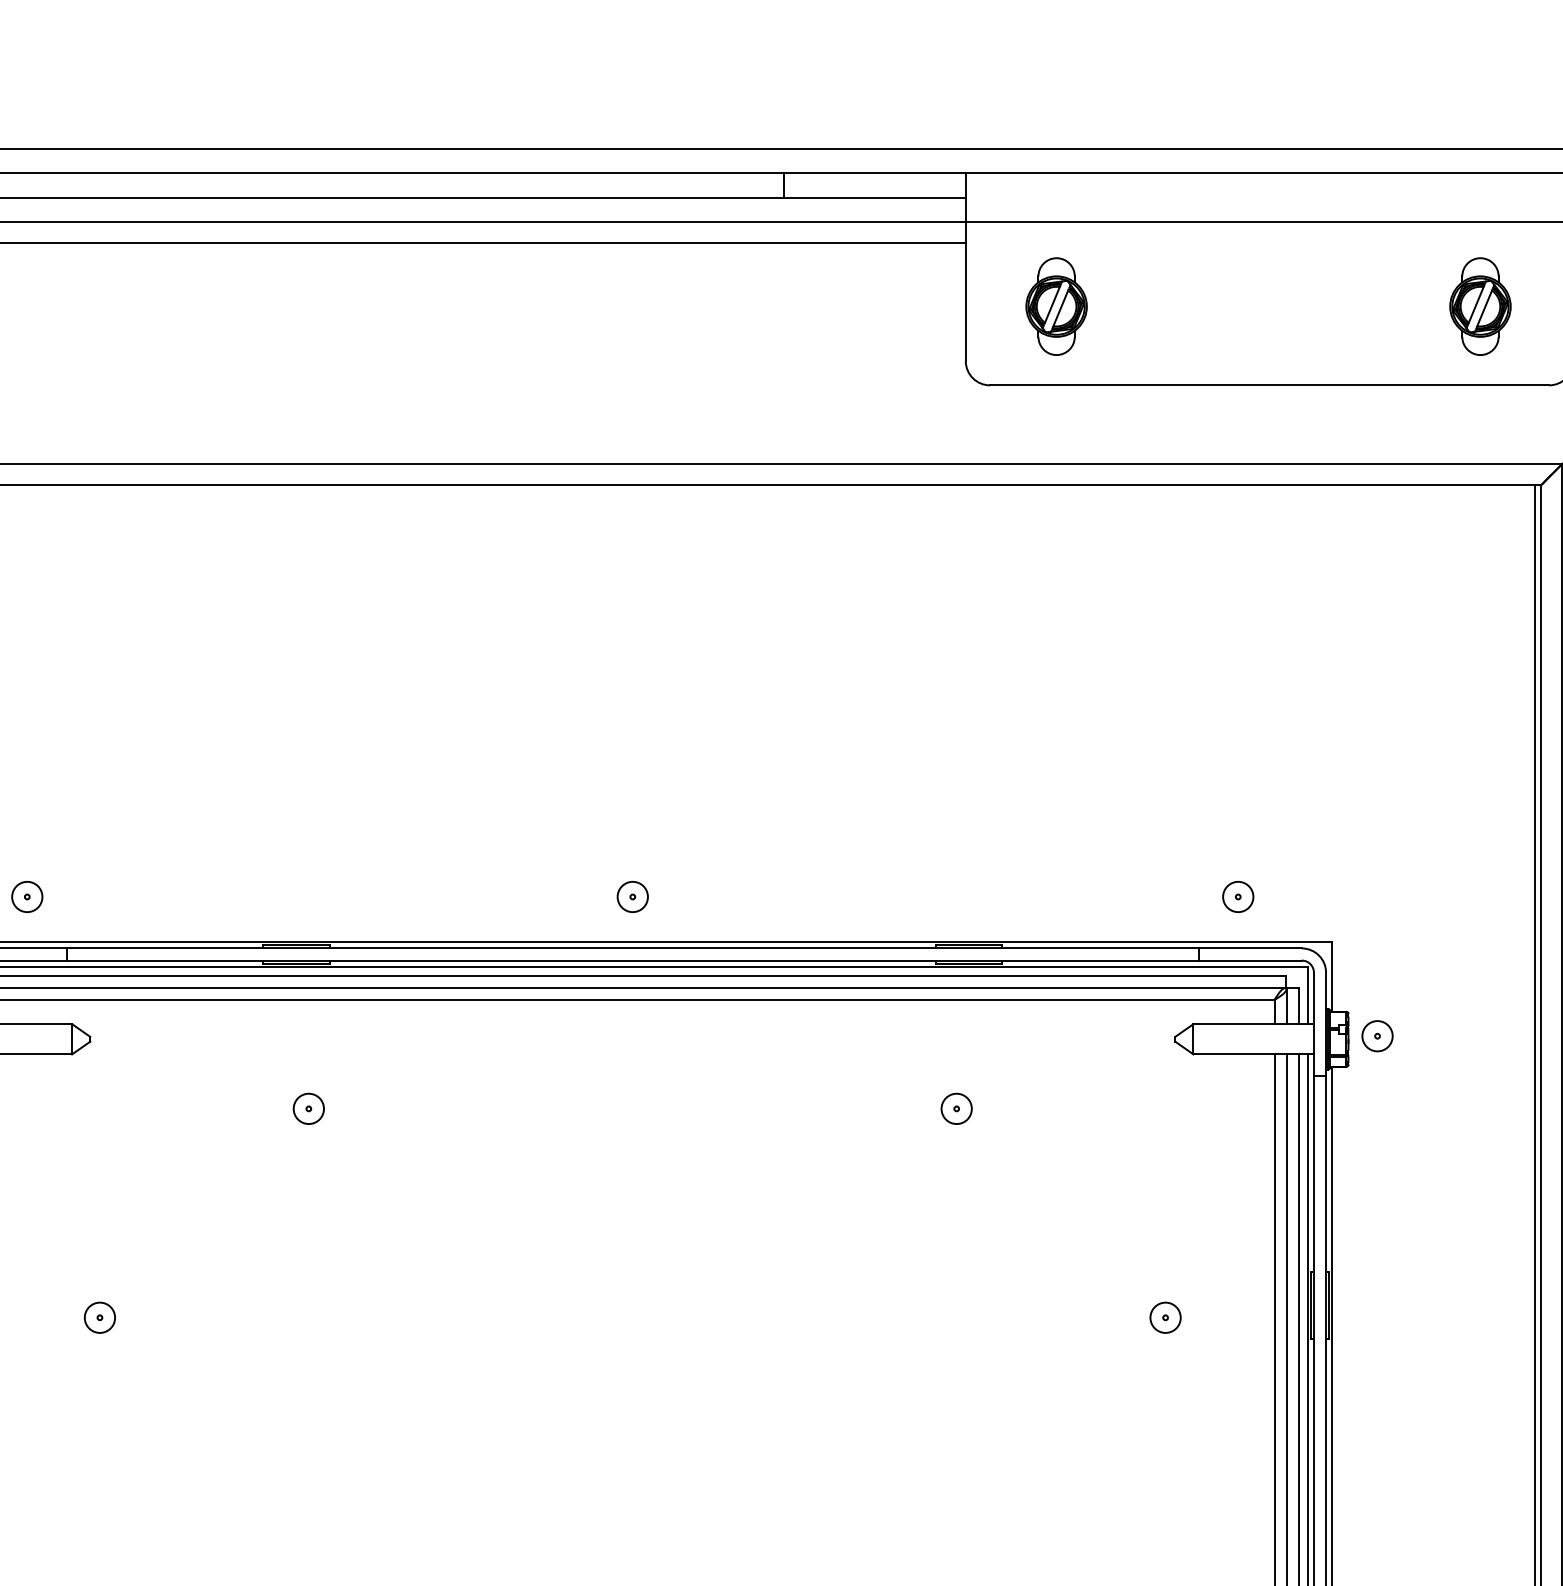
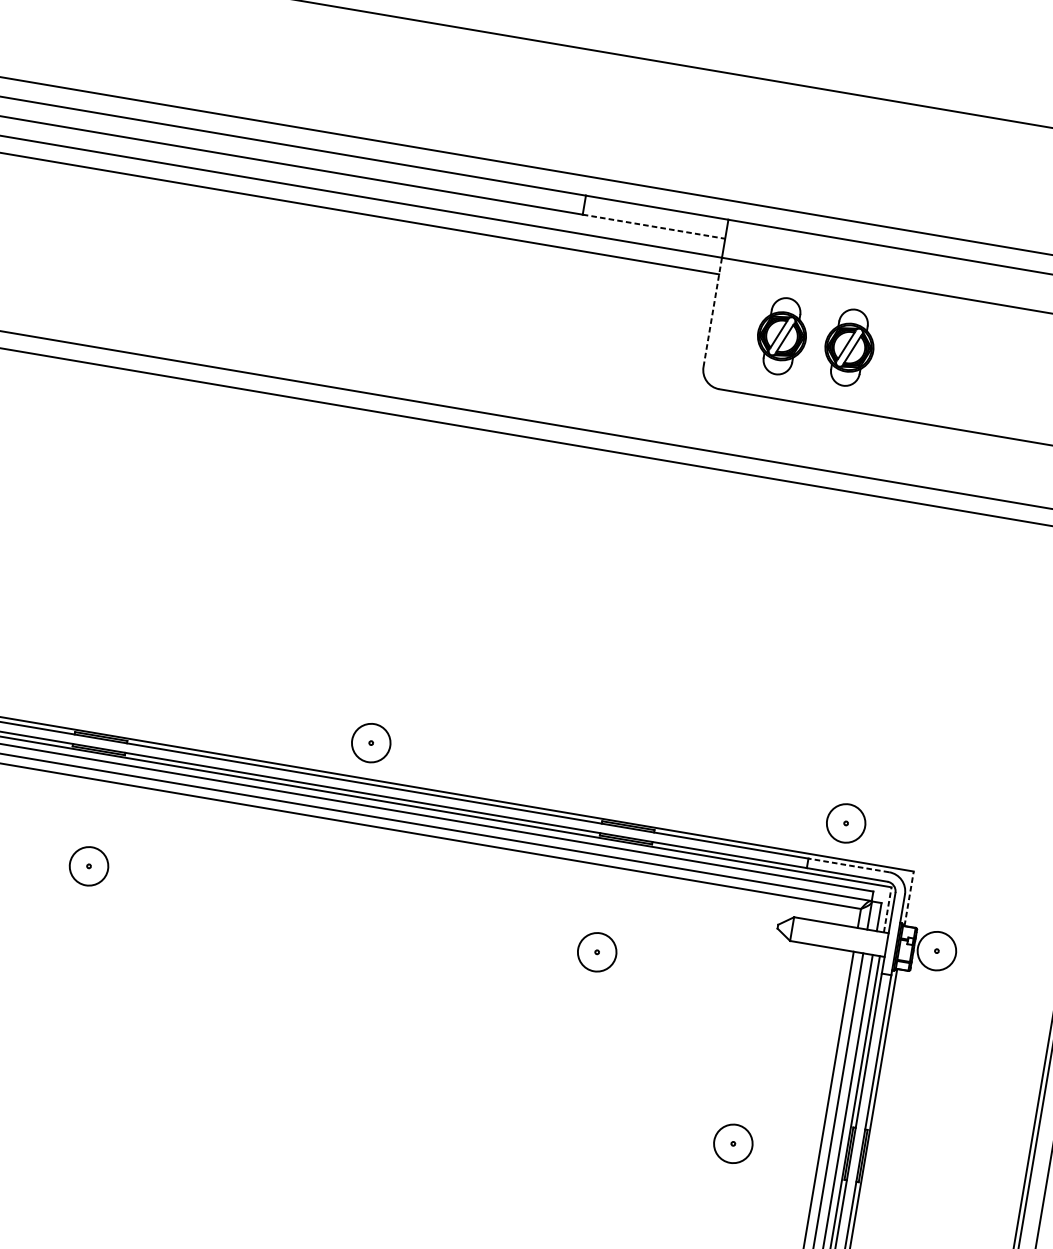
line: (874, 197) -> (653, 226), solid -> dashed
line: (965, 291) -> (712, 312), solid -> dashed
part: (1142, 306) -> (849, 347), added
circle: (632, 896) -> (371, 742), size x1.6
circle: (1238, 896) -> (846, 823), size x1.6
line: (1249, 948) -> (848, 865), solid -> dashed
line: (1332, 977) -> (909, 899), solid -> dashed
line: (1307, 995) -> (887, 909), solid -> dashed
circle: (1377, 1036) -> (936, 951), size x1.6
circle: (308, 1108) -> (88, 866), size x1.6
circle: (956, 1108) -> (597, 951), size x1.6
circle: (1165, 1317) -> (733, 1143), size x1.6

